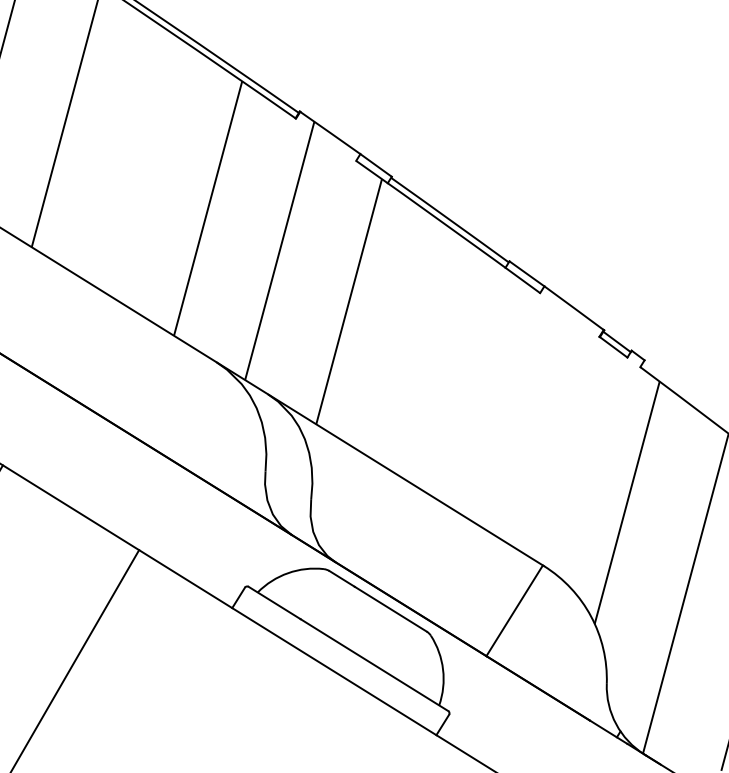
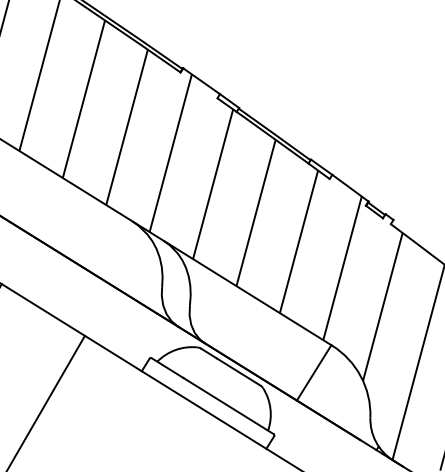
line: (136, 162) -> (83, 99), added
line: (418, 347) -> (255, 212), added
line: (489, 395) -> (298, 241), added
line: (561, 439) -> (342, 268), added

